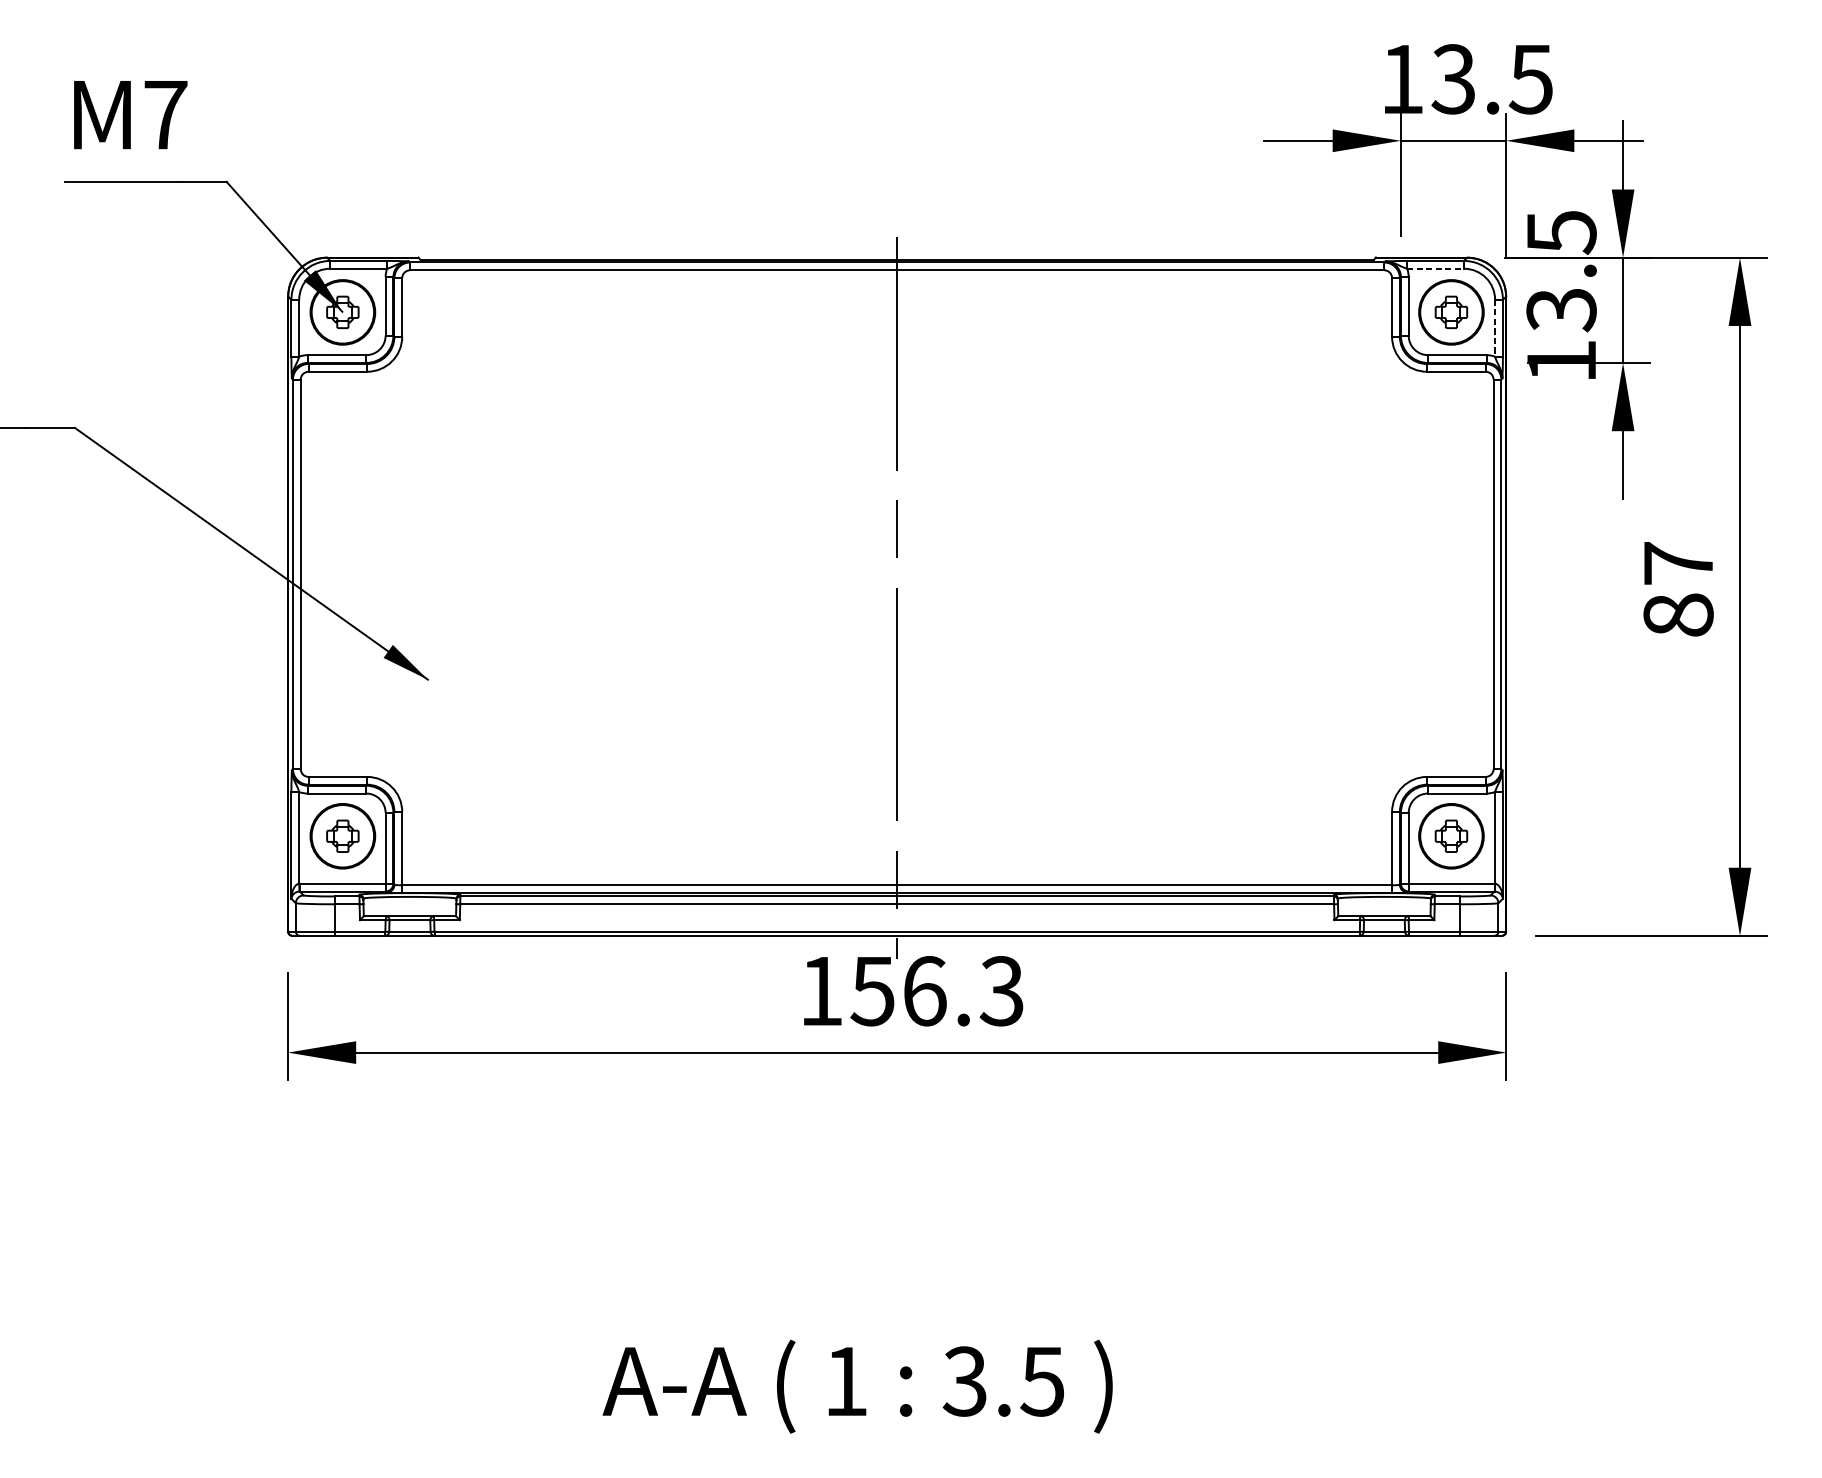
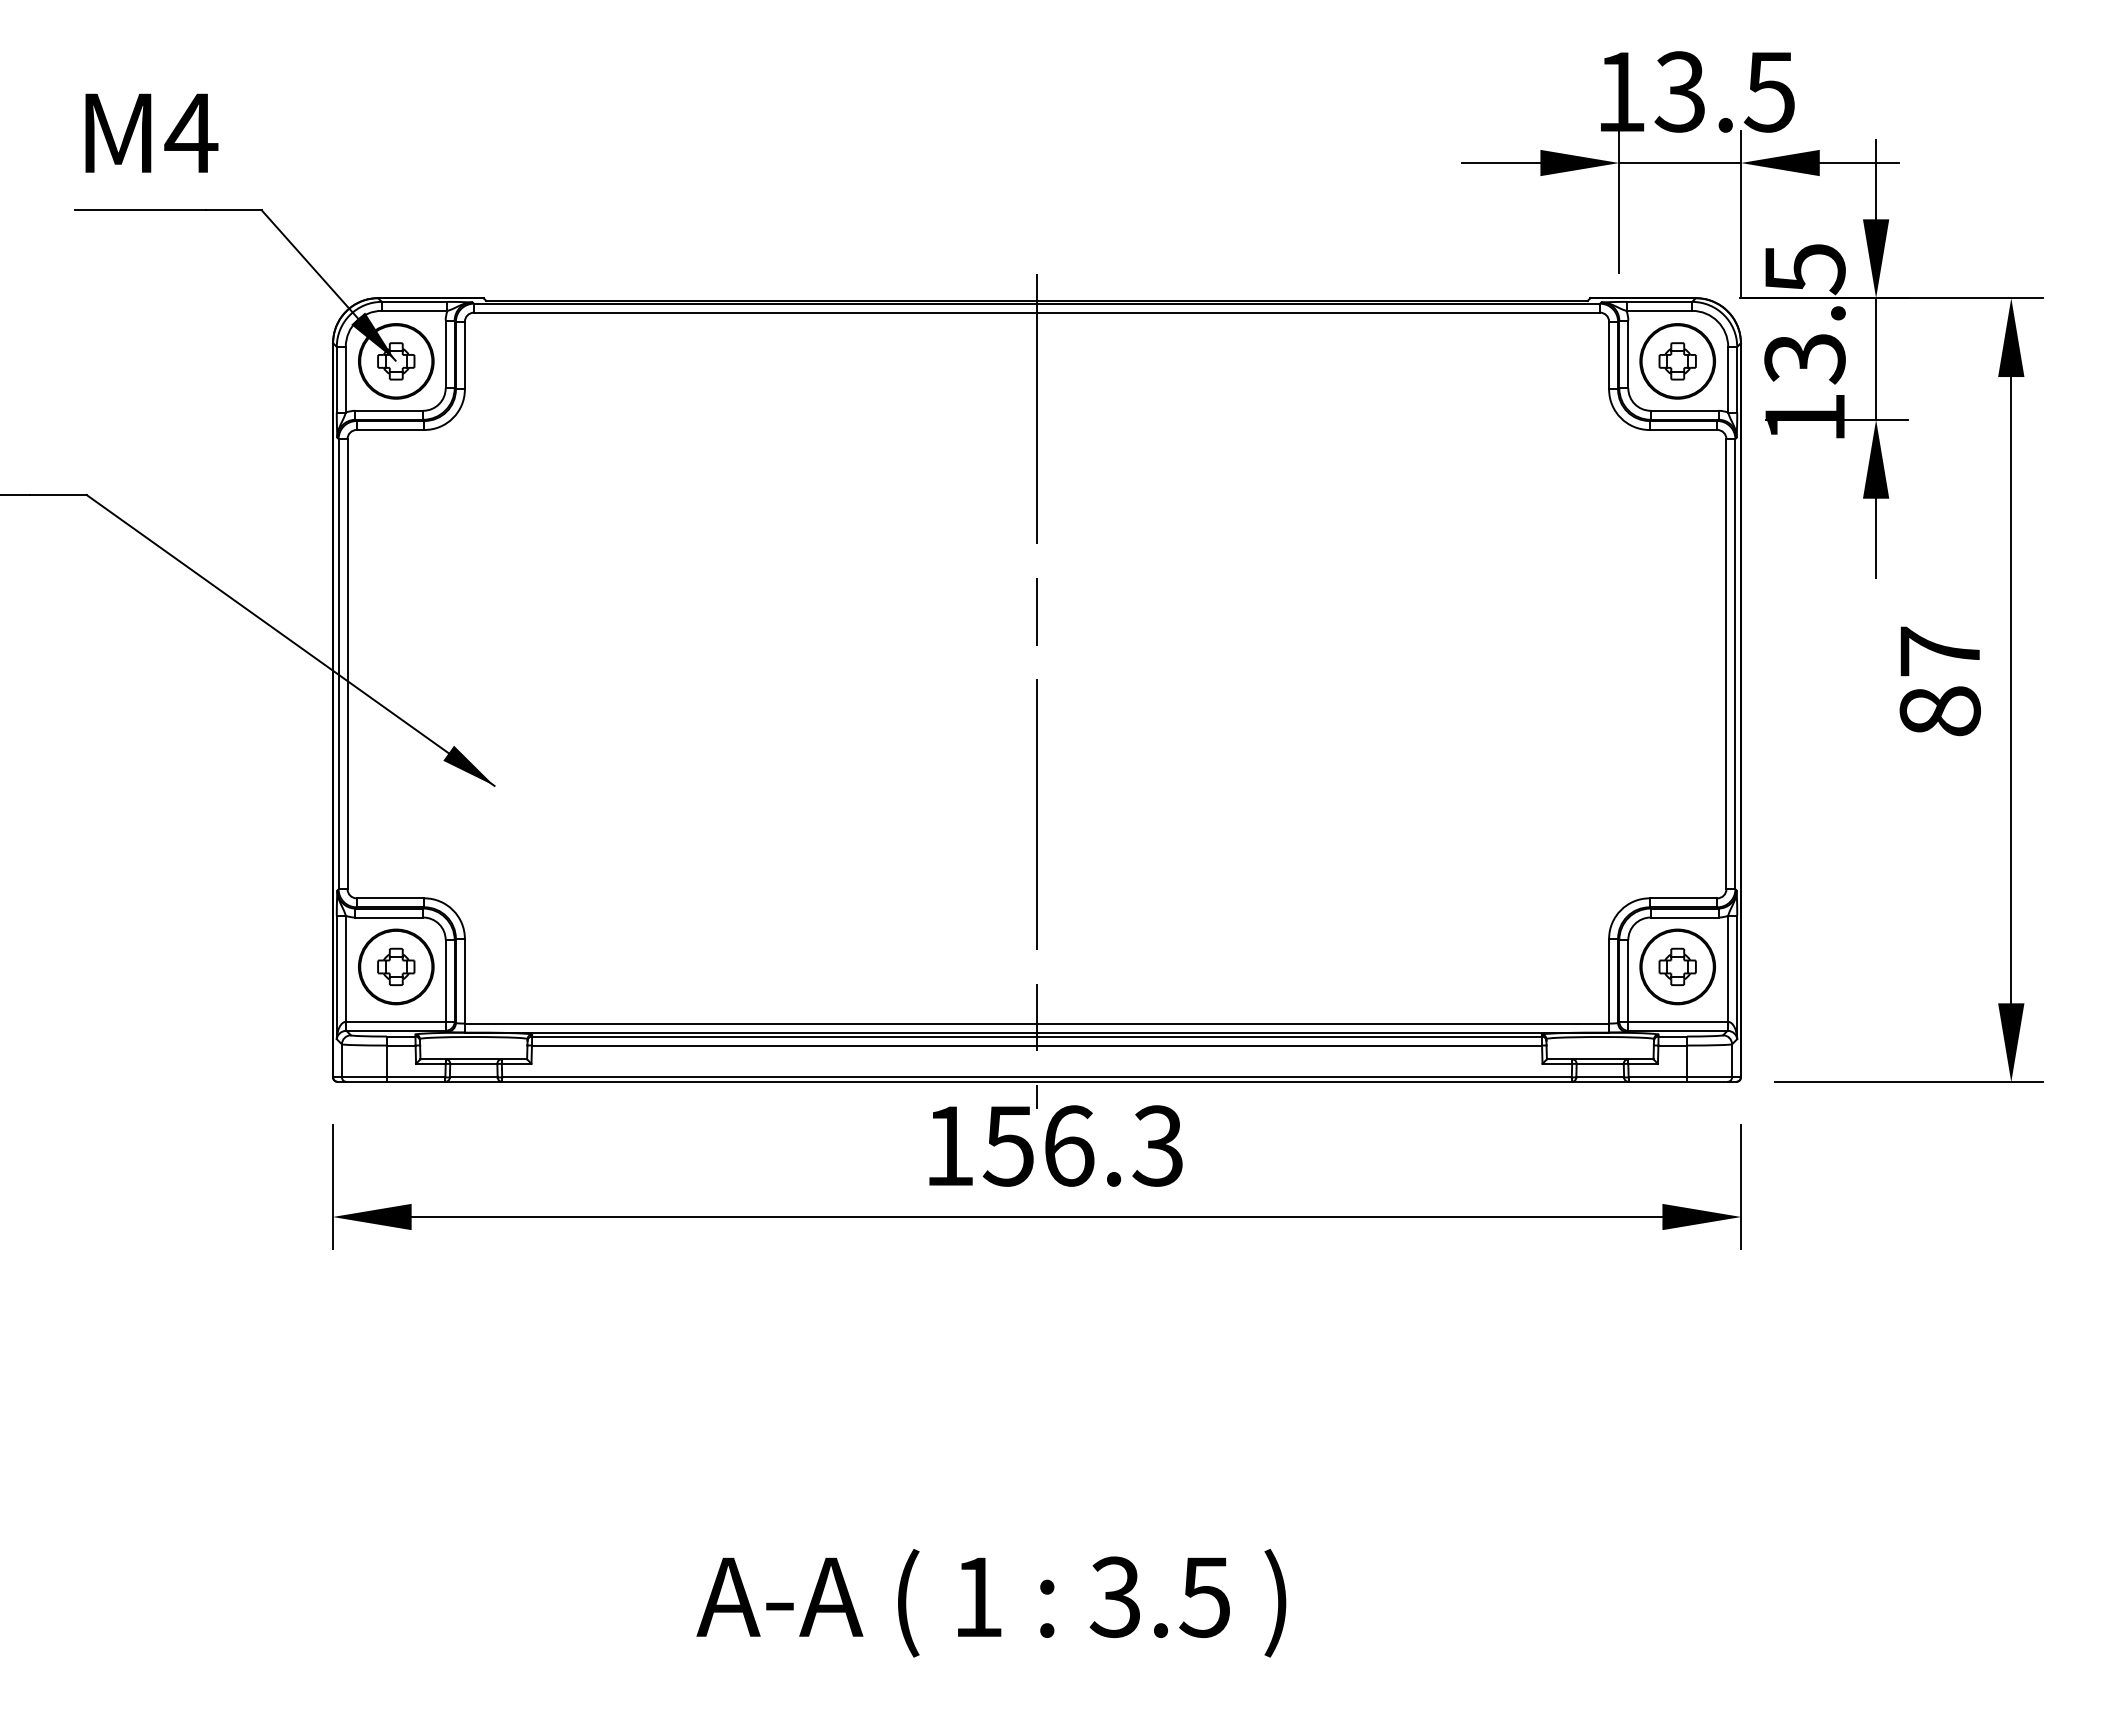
text: (165, 114) -> (191, 132), M7 -> M4
line: (1435, 268) -> (1659, 310), dashed -> solid
line: (1495, 328) -> (1728, 379), dashed -> solid

